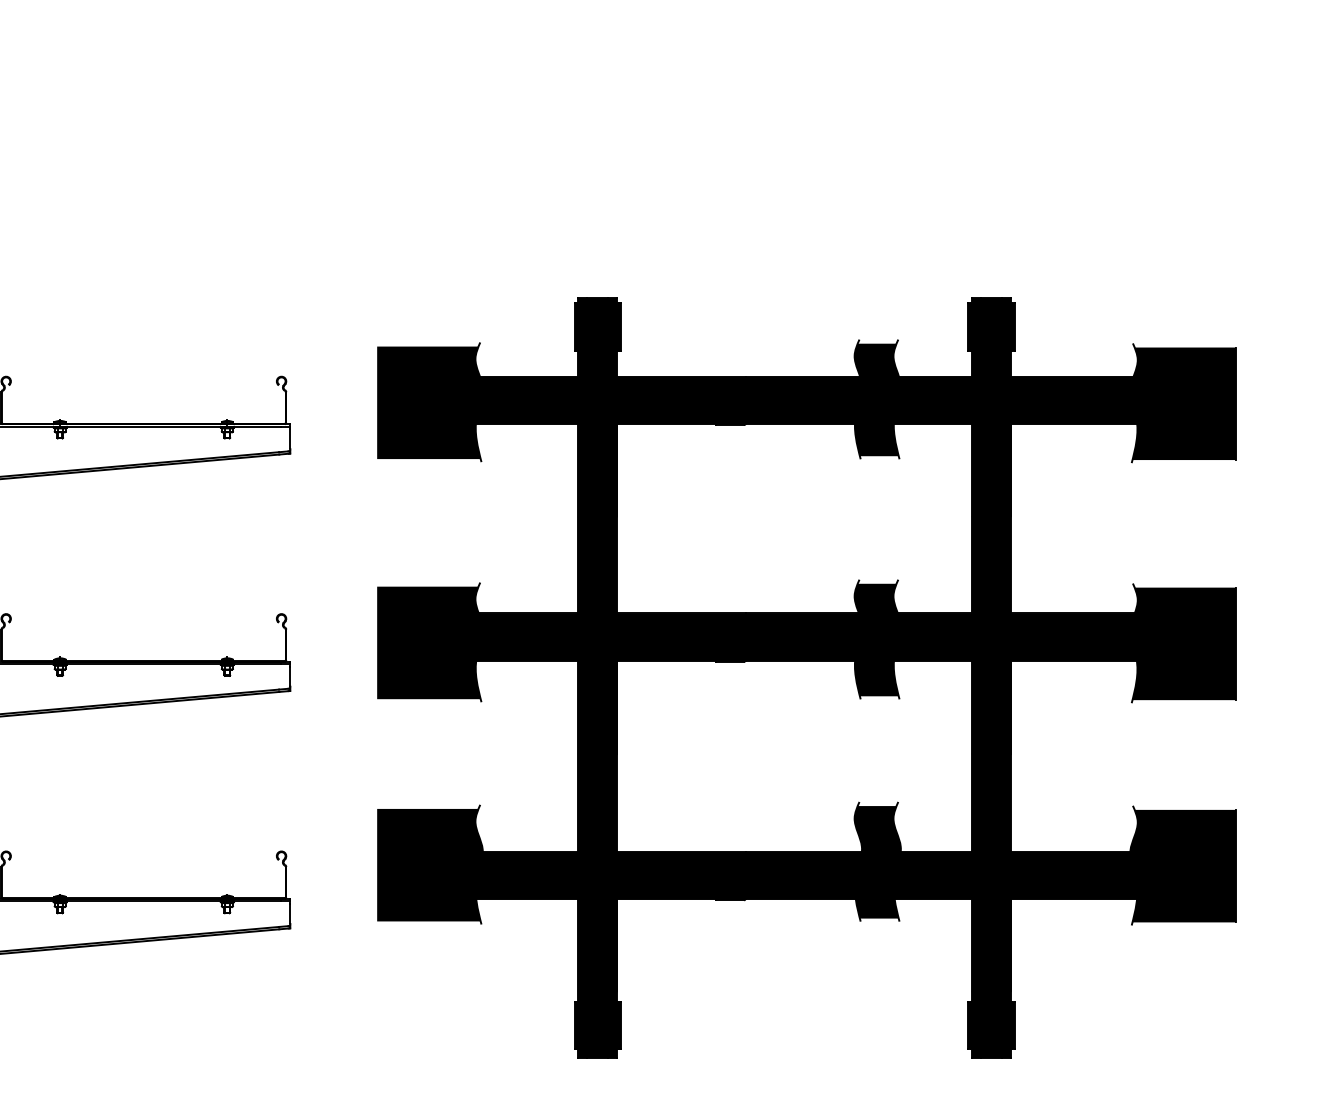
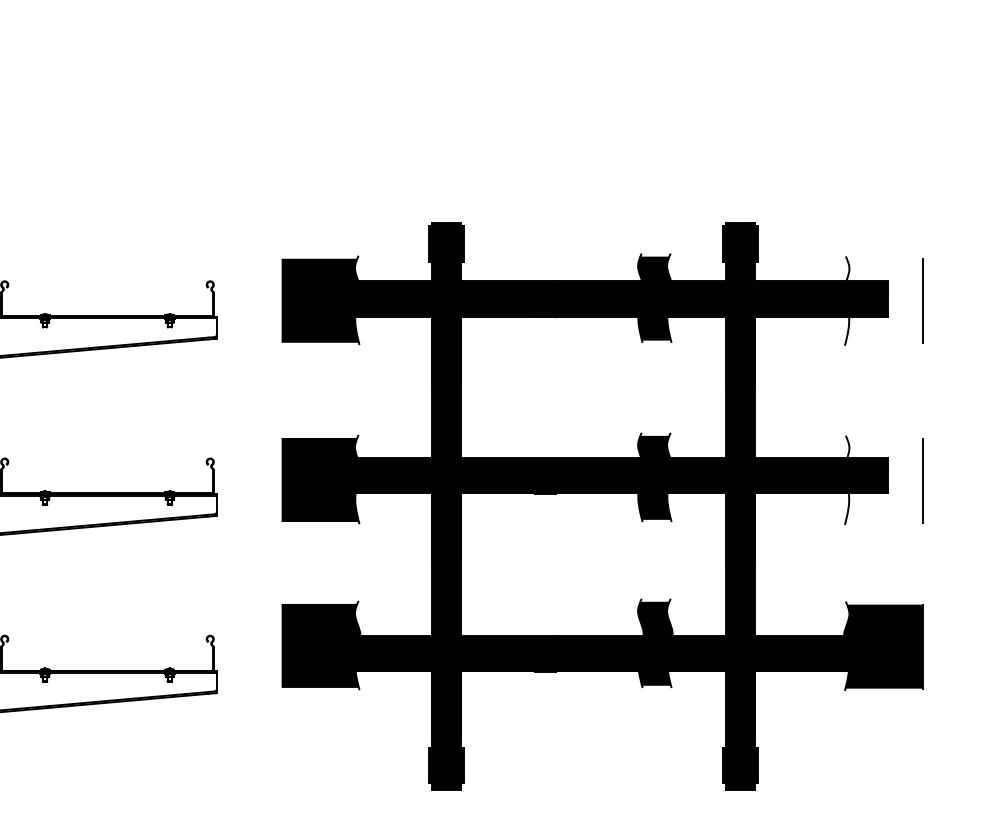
fill: (1183, 403) -> (883, 301), removed
fill: (1183, 643) -> (883, 480), removed

